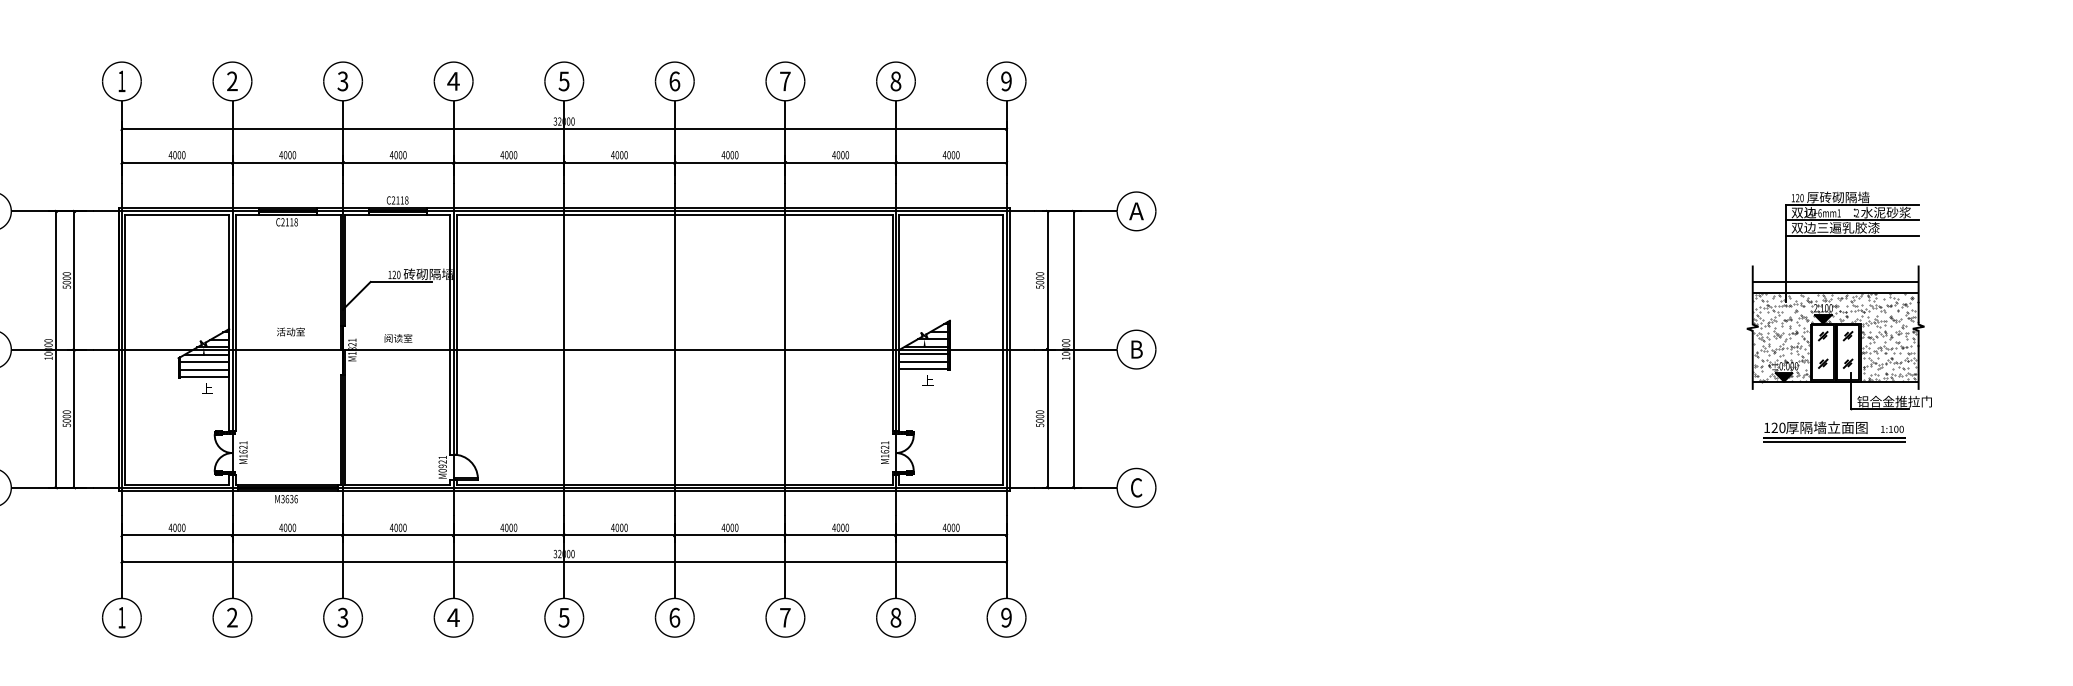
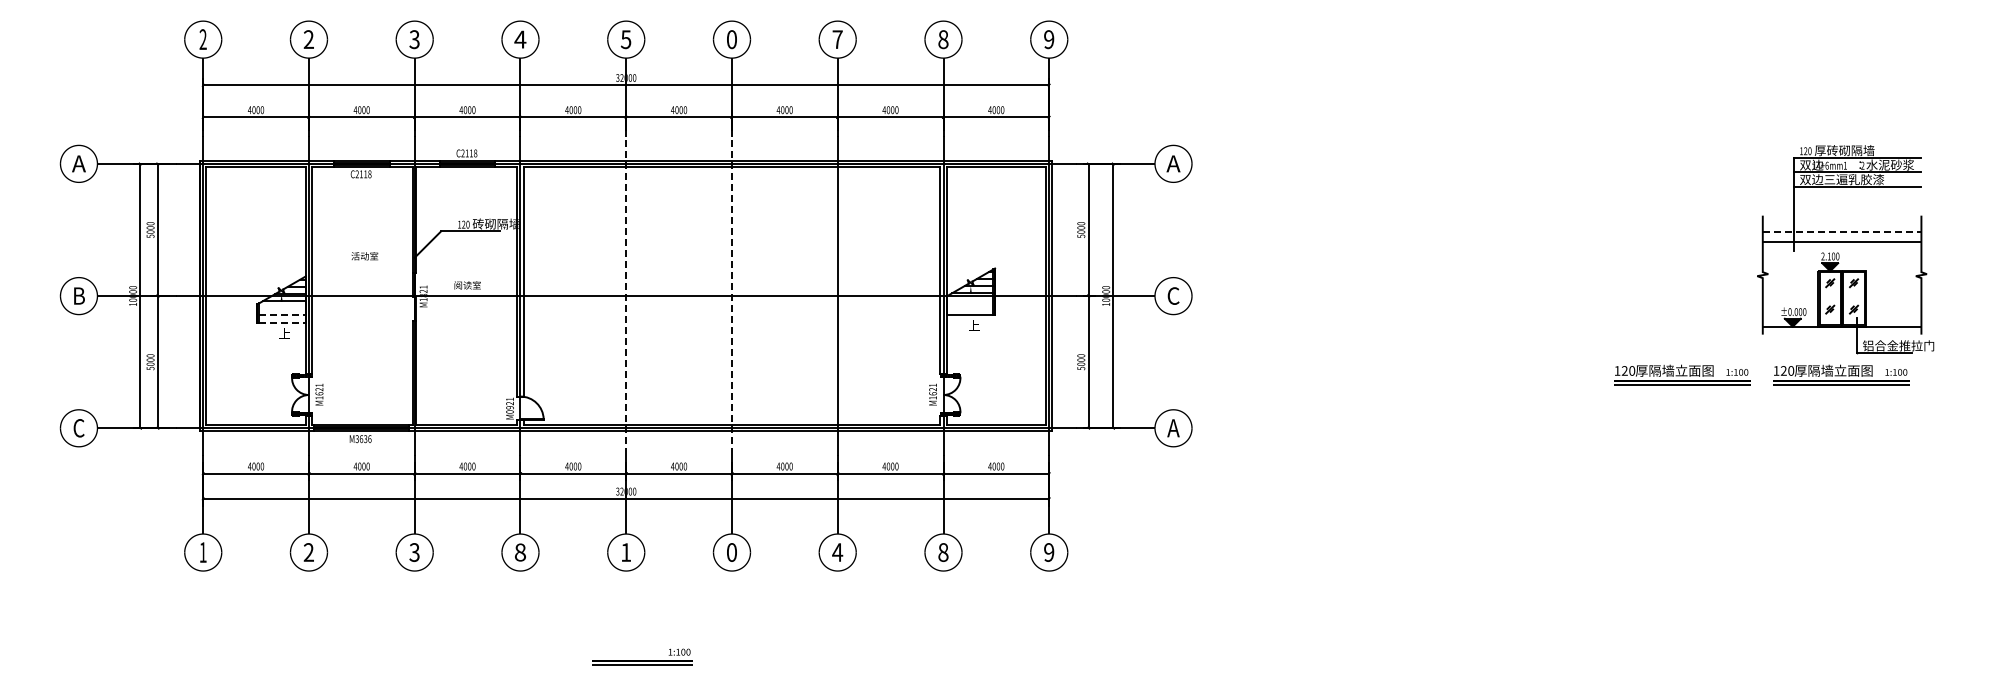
text: (121, 81) -> (202, 39), 1 -> 2
text: (675, 81) -> (732, 39), 6 -> 0
line: (1836, 282) -> (1842, 231), solid -> dashed
text: (290, 332) -> (364, 256), moved
hatch: (1836, 337) -> (1842, 284), removed
text: (1136, 348) -> (1173, 295), B -> C
line: (564, 350) -> (626, 296), solid -> dashed
line: (674, 350) -> (731, 296), solid -> dashed
line: (923, 354) -> (969, 300), removed
line: (923, 361) -> (969, 307), removed
line: (204, 362) -> (282, 308), removed
line: (204, 369) -> (282, 315), solid -> dashed
line: (204, 377) -> (282, 322), solid -> dashed
part: (1668, 431) -> (1682, 374), added
text: (1136, 488) -> (1173, 428), C -> A
text: (453, 617) -> (520, 552), 4 -> 8
text: (563, 617) -> (625, 552), 5 -> 1
text: (675, 617) -> (732, 552), 6 -> 0
text: (785, 617) -> (837, 552), 7 -> 4

